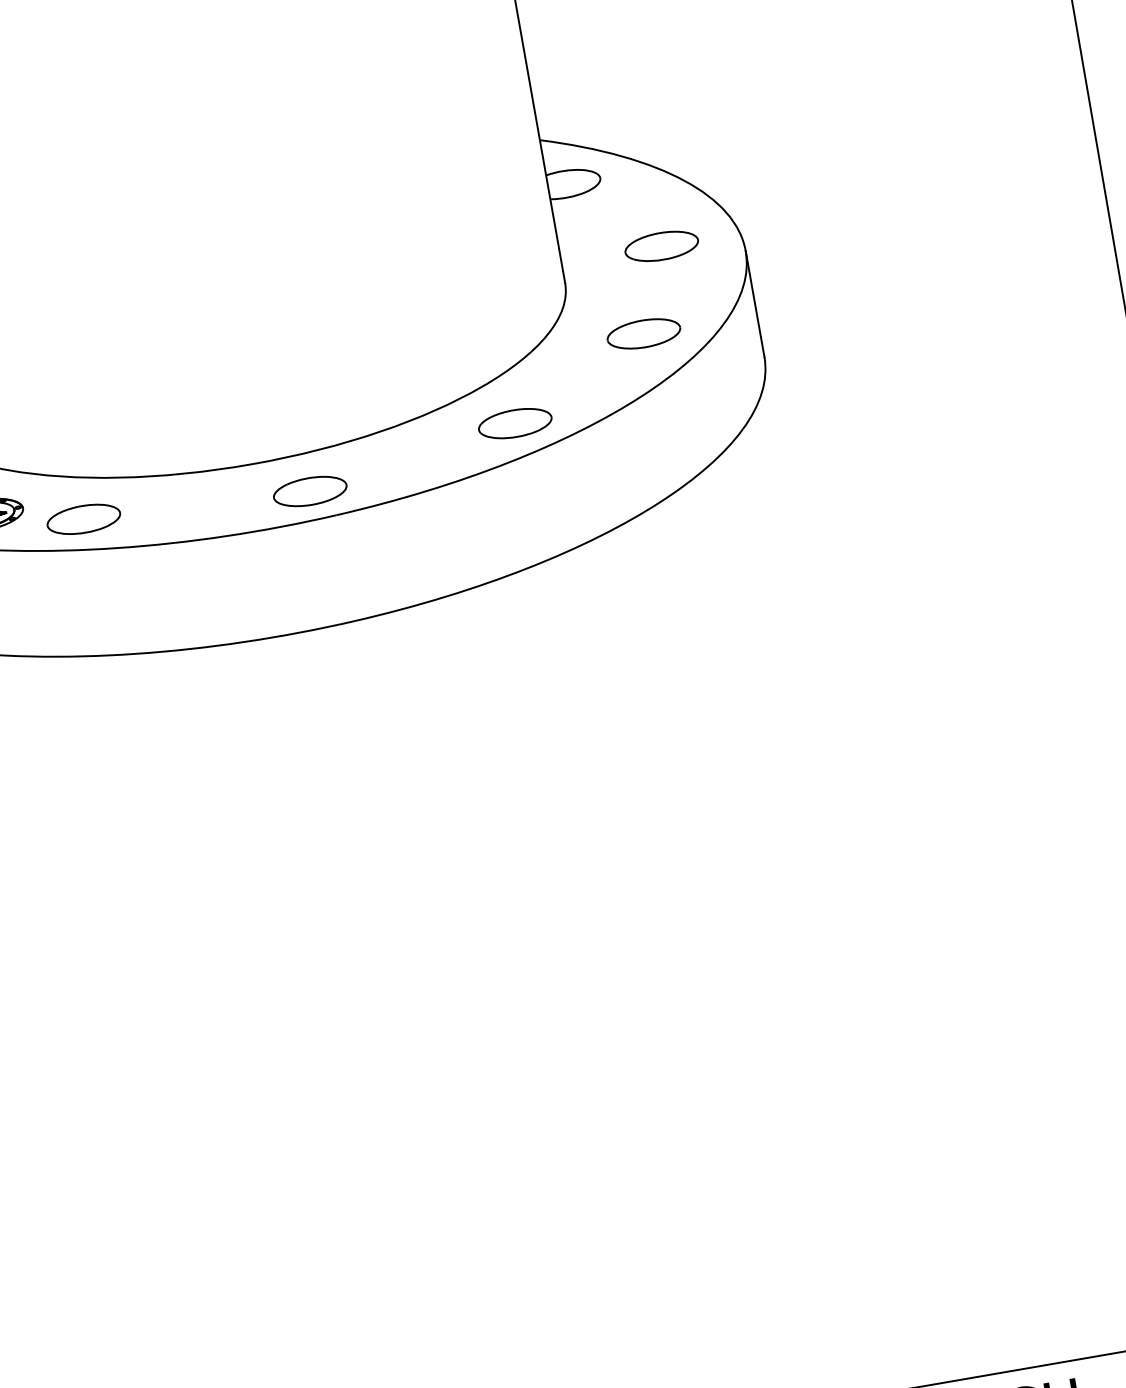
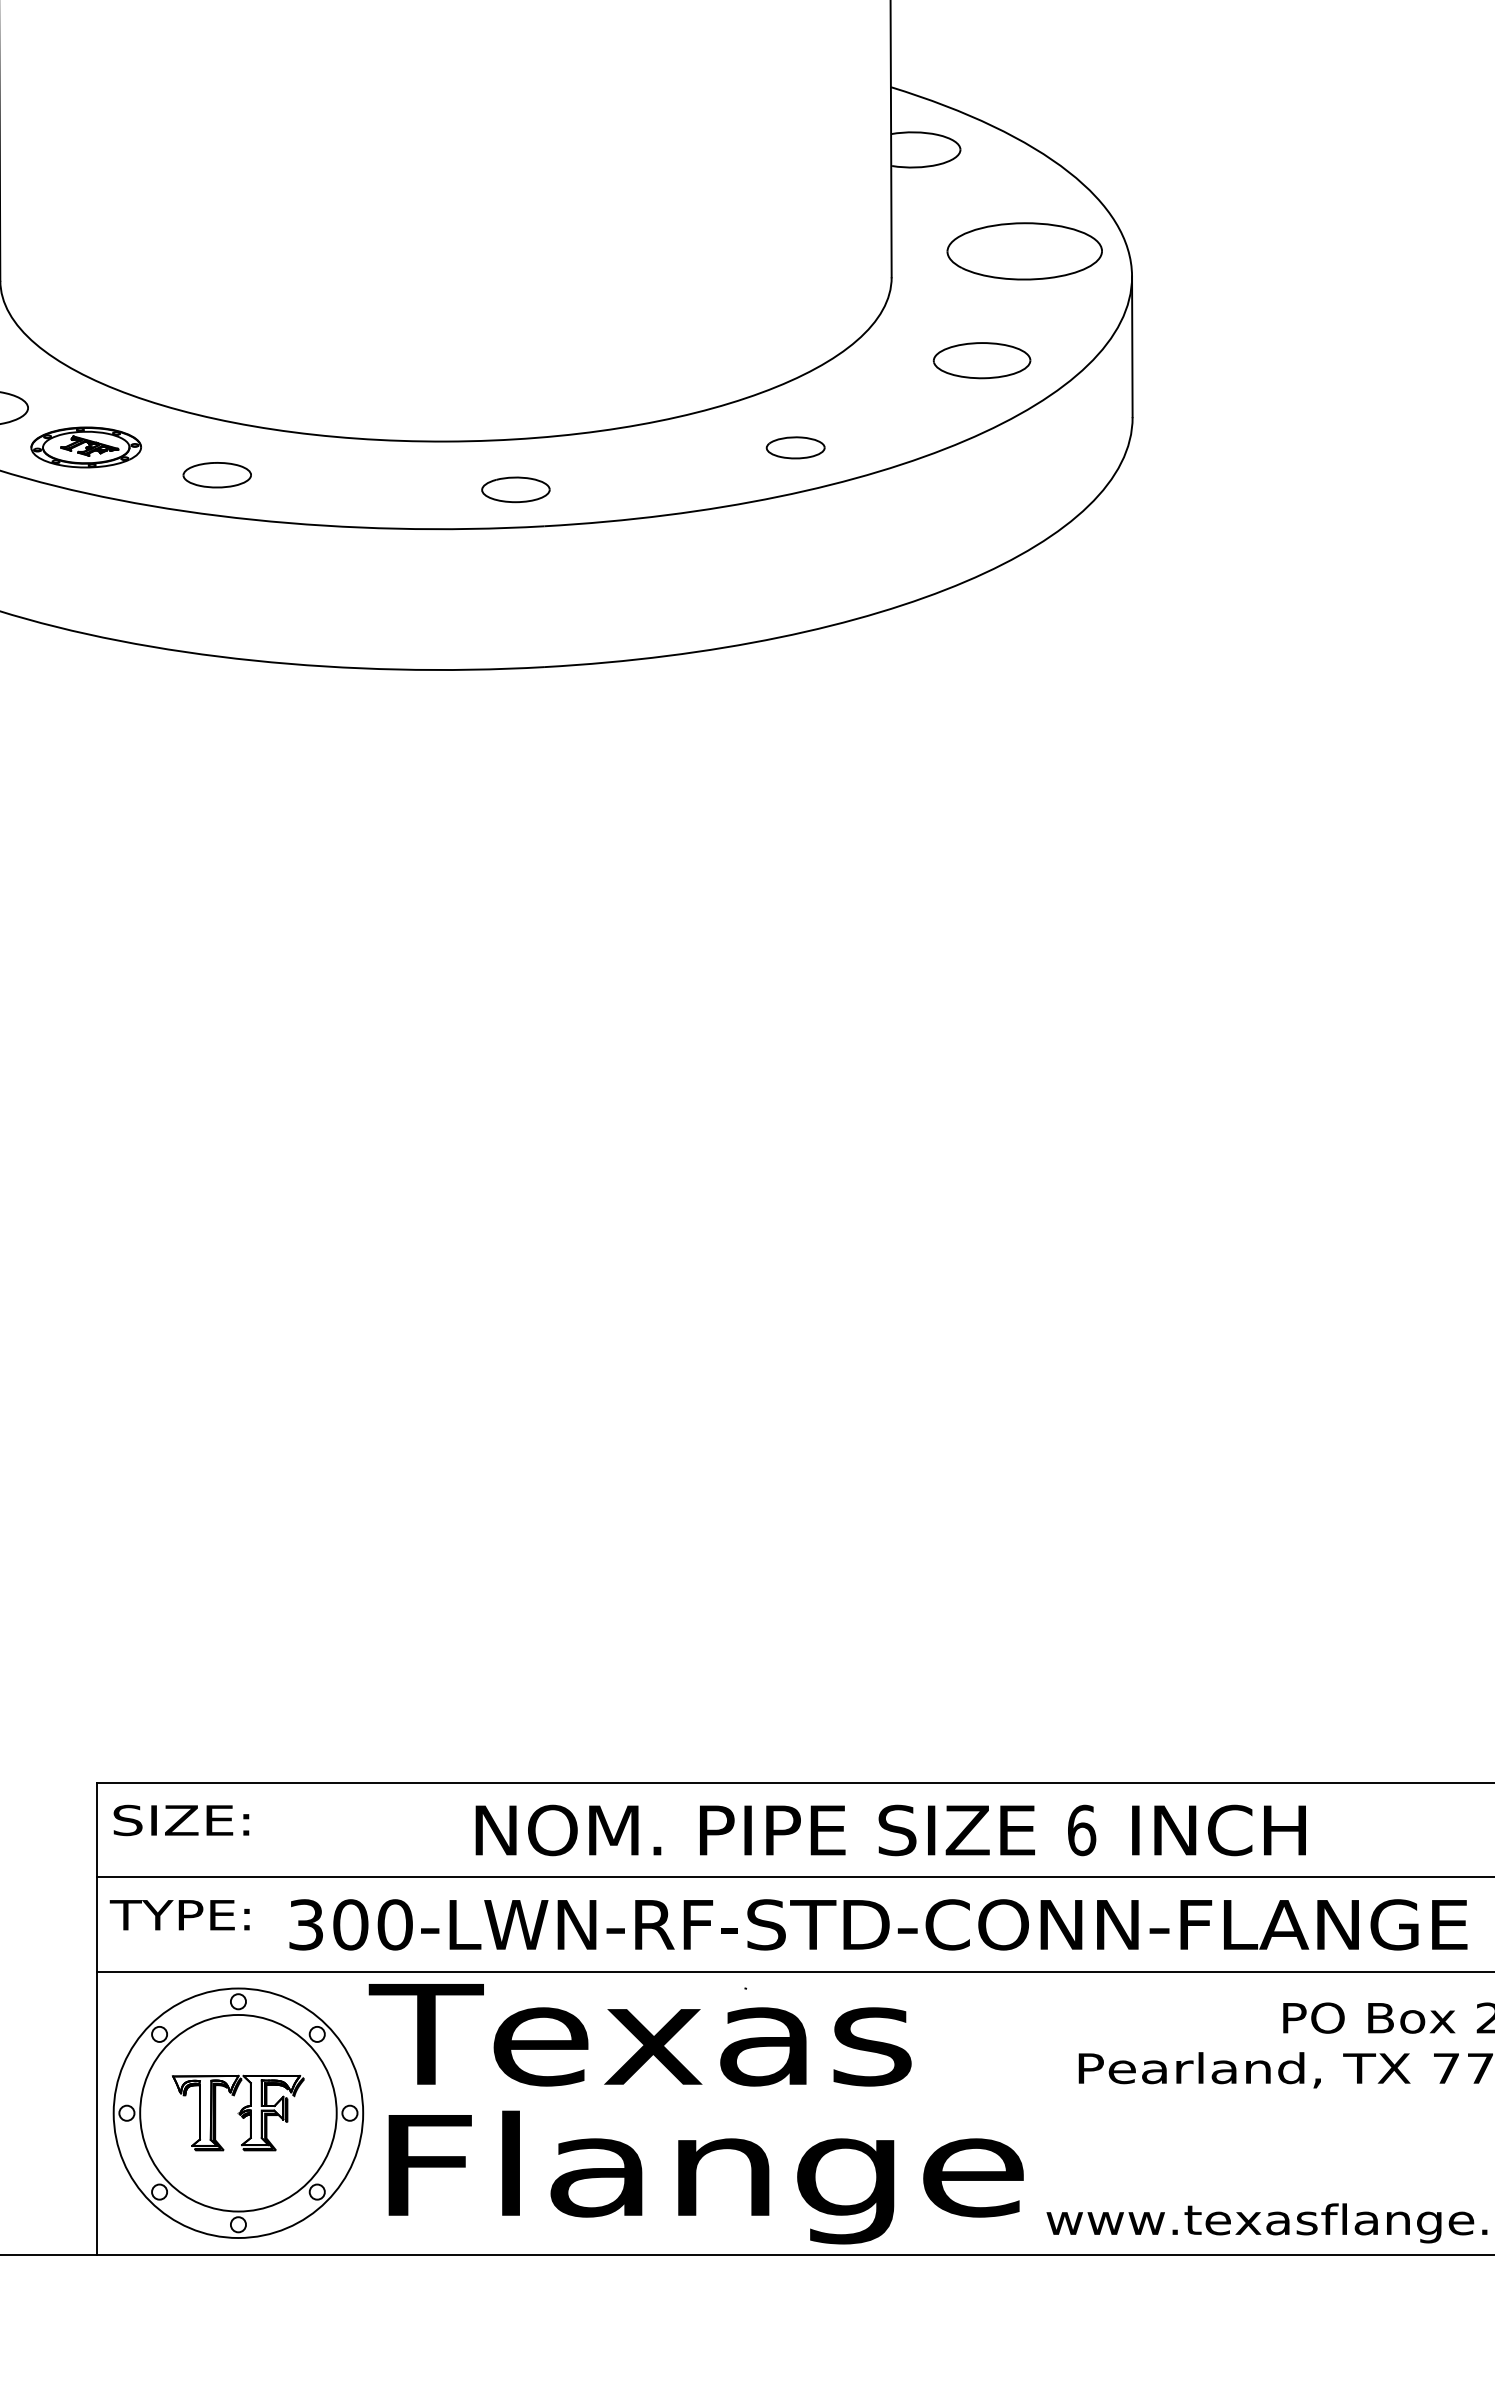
part: (661, 246) -> (1024, 251), size x1.6
part: (514, 423) -> (795, 447), size x0.6
part: (309, 491) -> (515, 489), size x0.7
part: (84, 518) -> (217, 474), size x0.7

